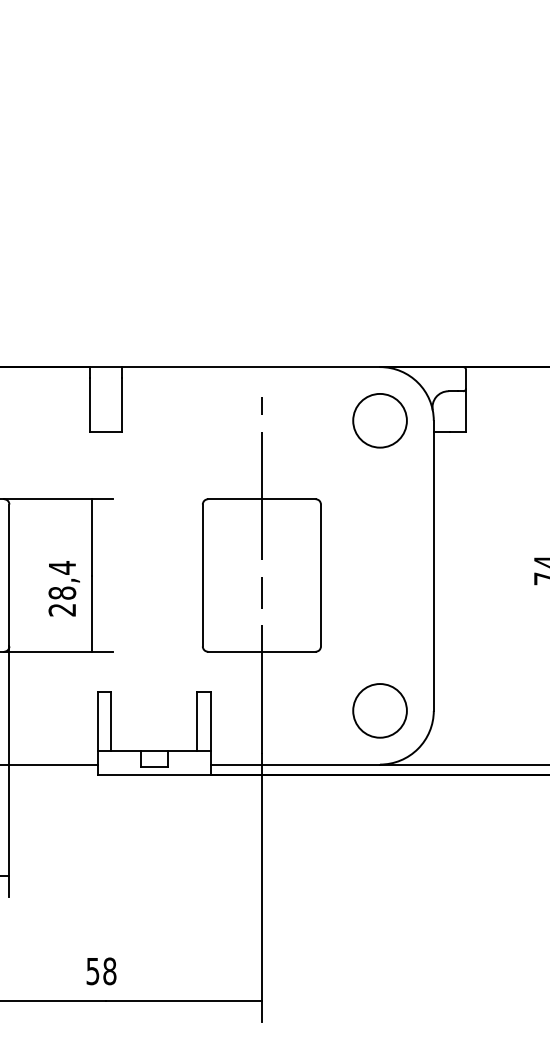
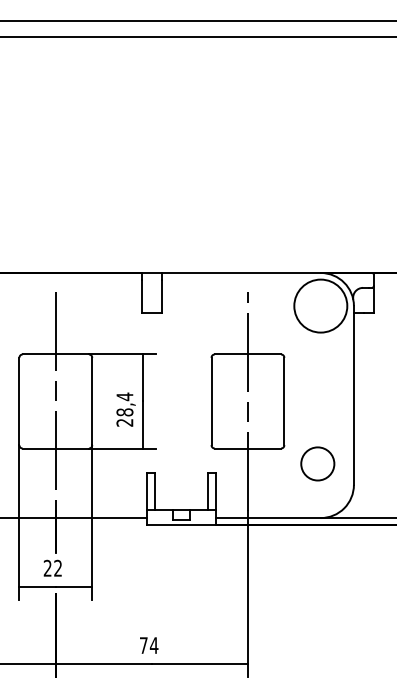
circle: (379, 419) -> (320, 305), size x1.6
circle: (379, 710) -> (317, 463), moved
text: (102, 971) -> (149, 645), 58 -> 74

